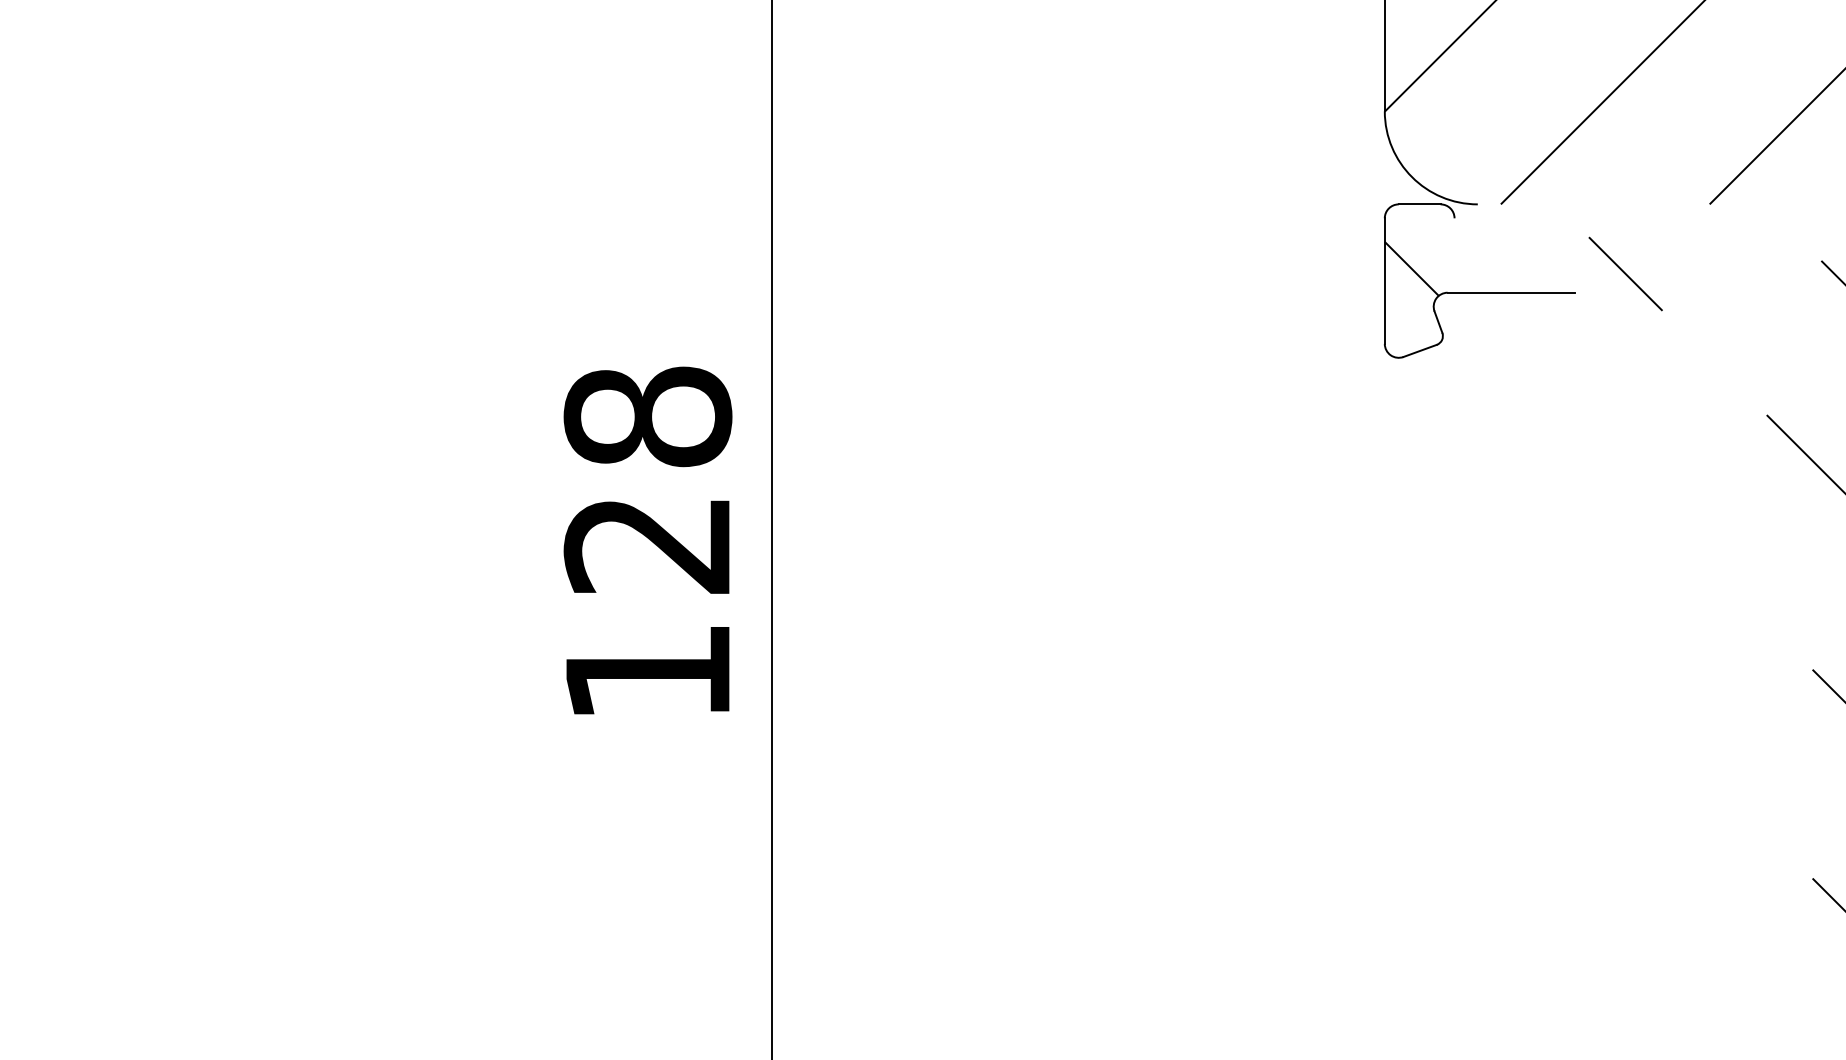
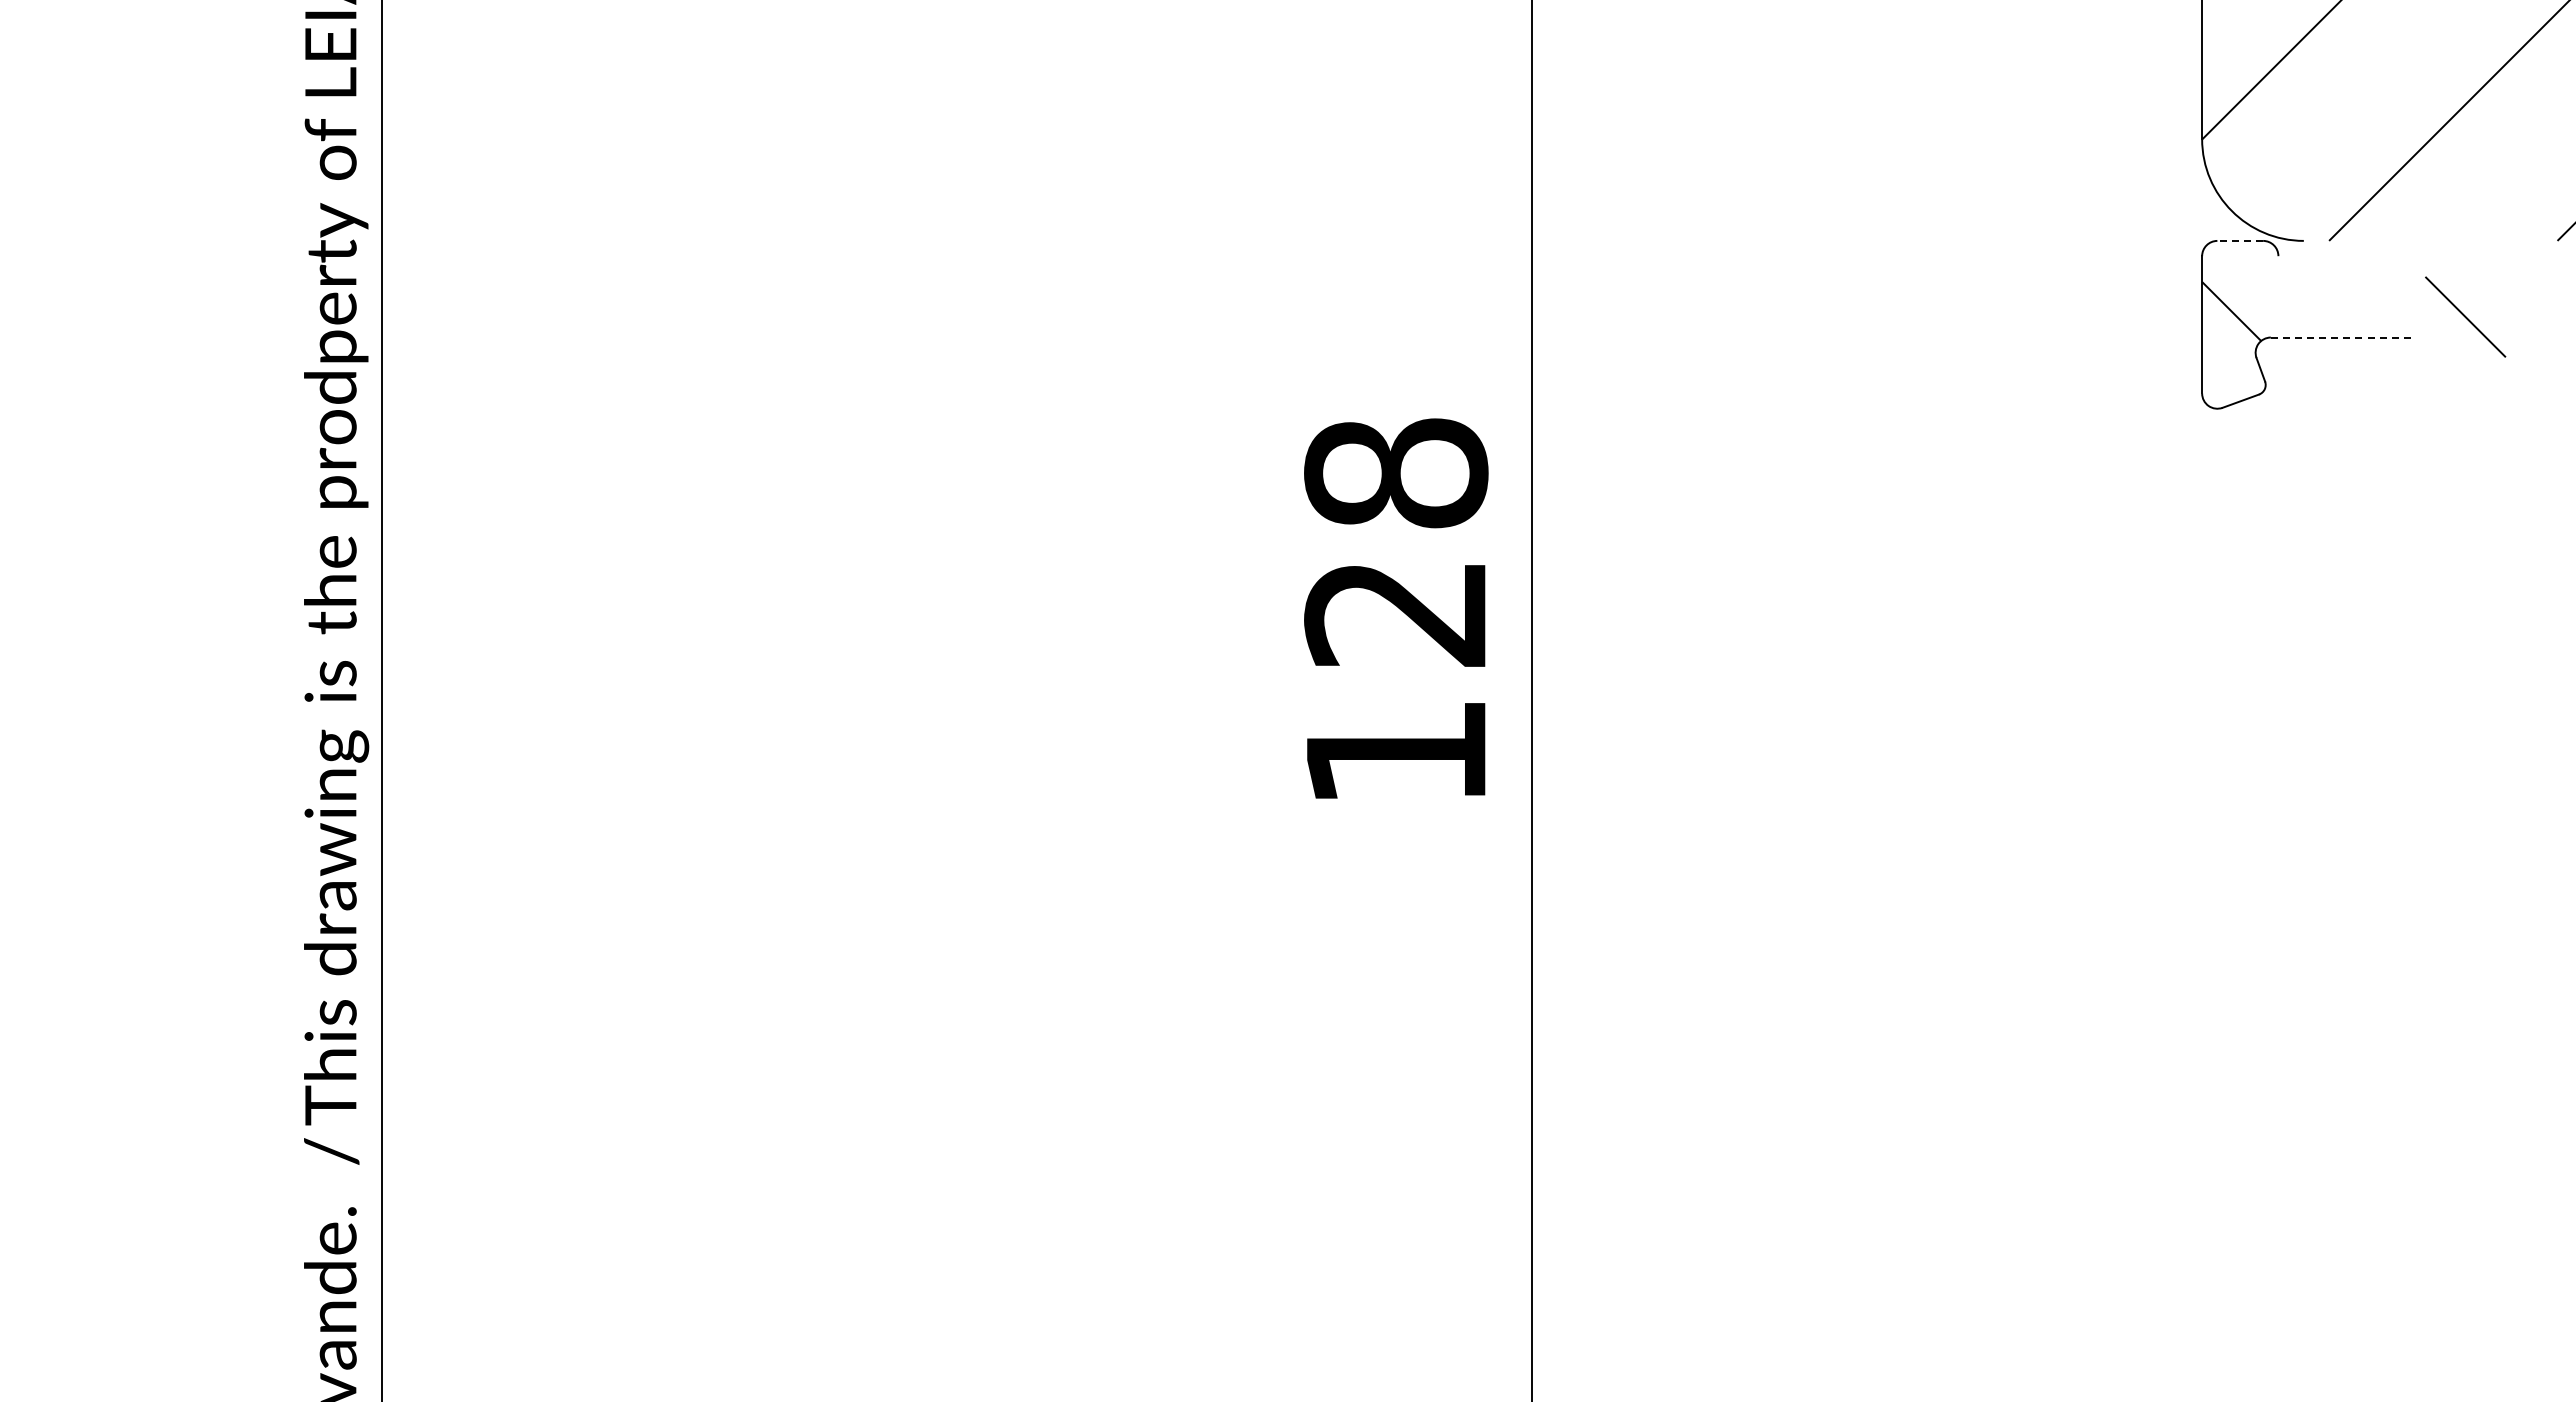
line: (1419, 204) -> (2240, 240), solid -> dashed
line: (1511, 292) -> (2340, 337), solid -> dashed

